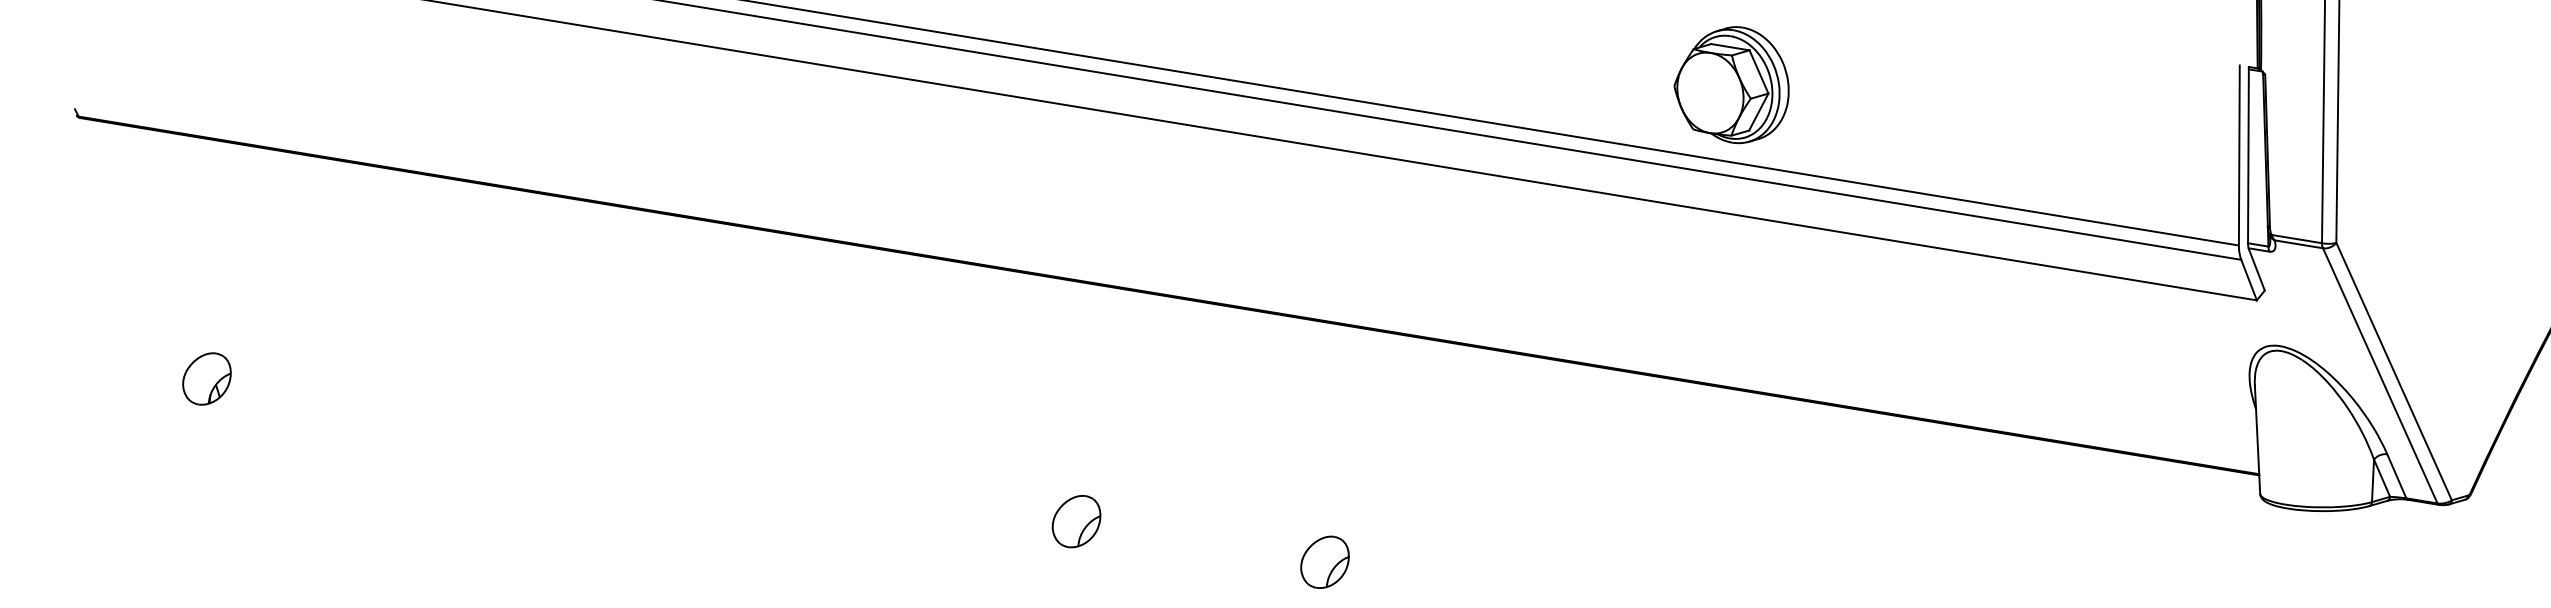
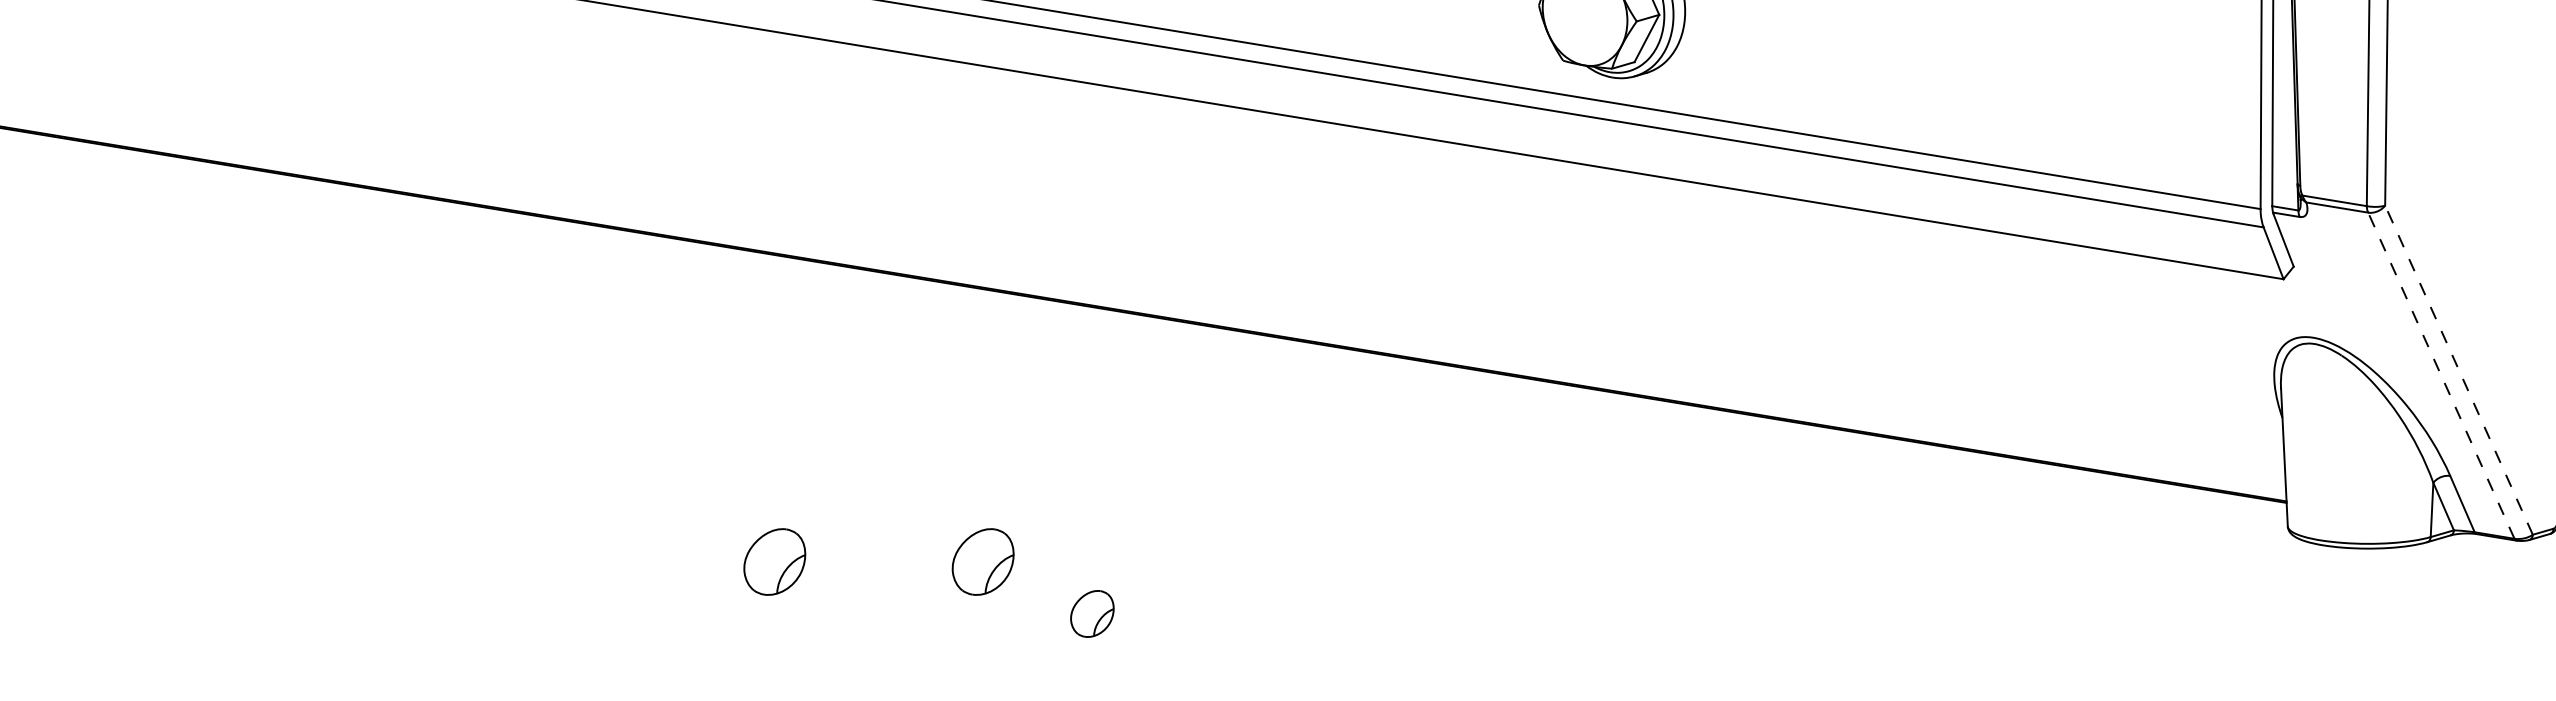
line: (2393, 371) -> (2458, 370), solid -> dashed
line: (2380, 375) -> (2441, 375), solid -> dashed
part: (1239, 521) -> (983, 561), added
part: (1324, 561) -> (1091, 613), size x0.7

